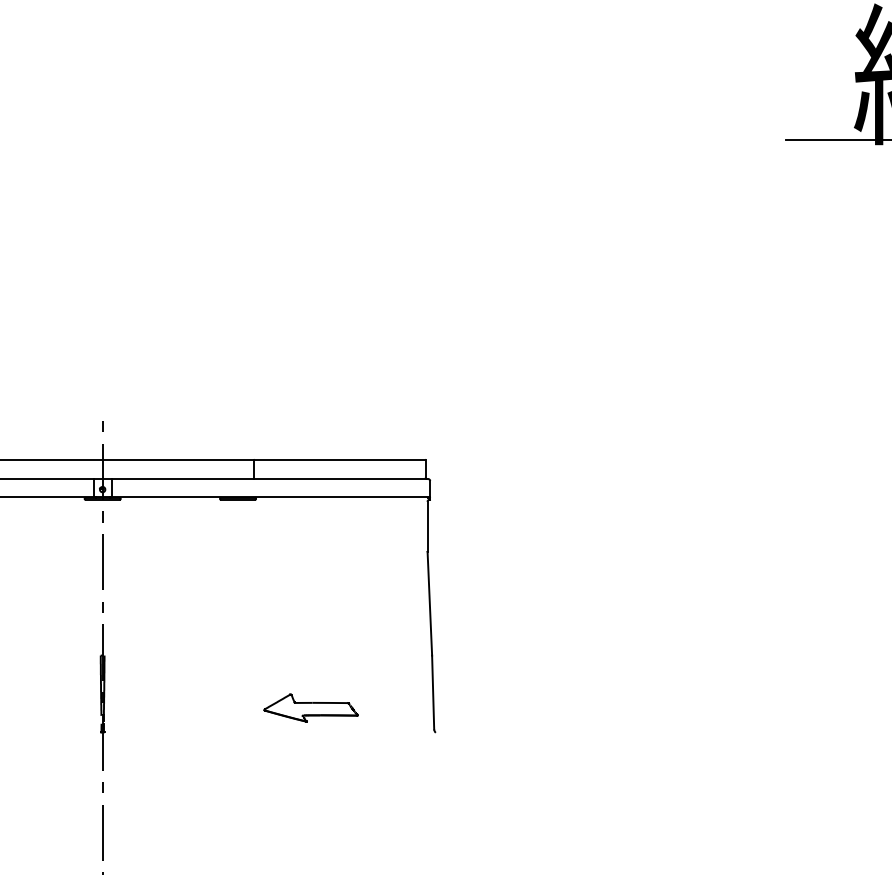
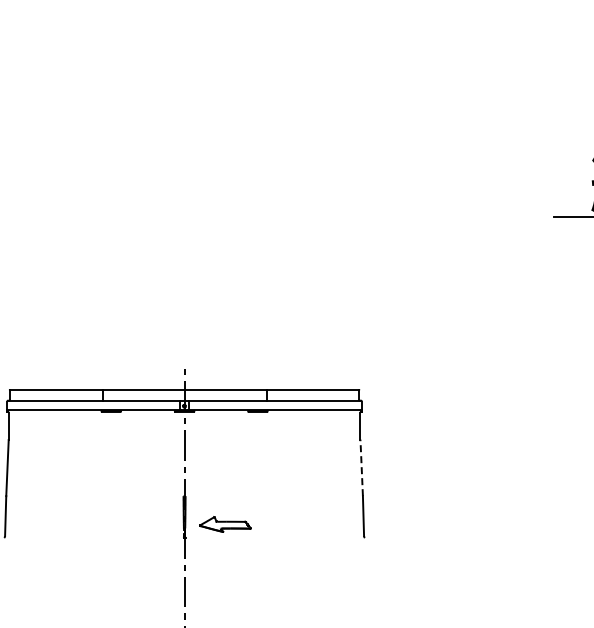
line: (429, 604) -> (361, 468), solid -> dashed
part: (311, 707) -> (225, 524), moved

